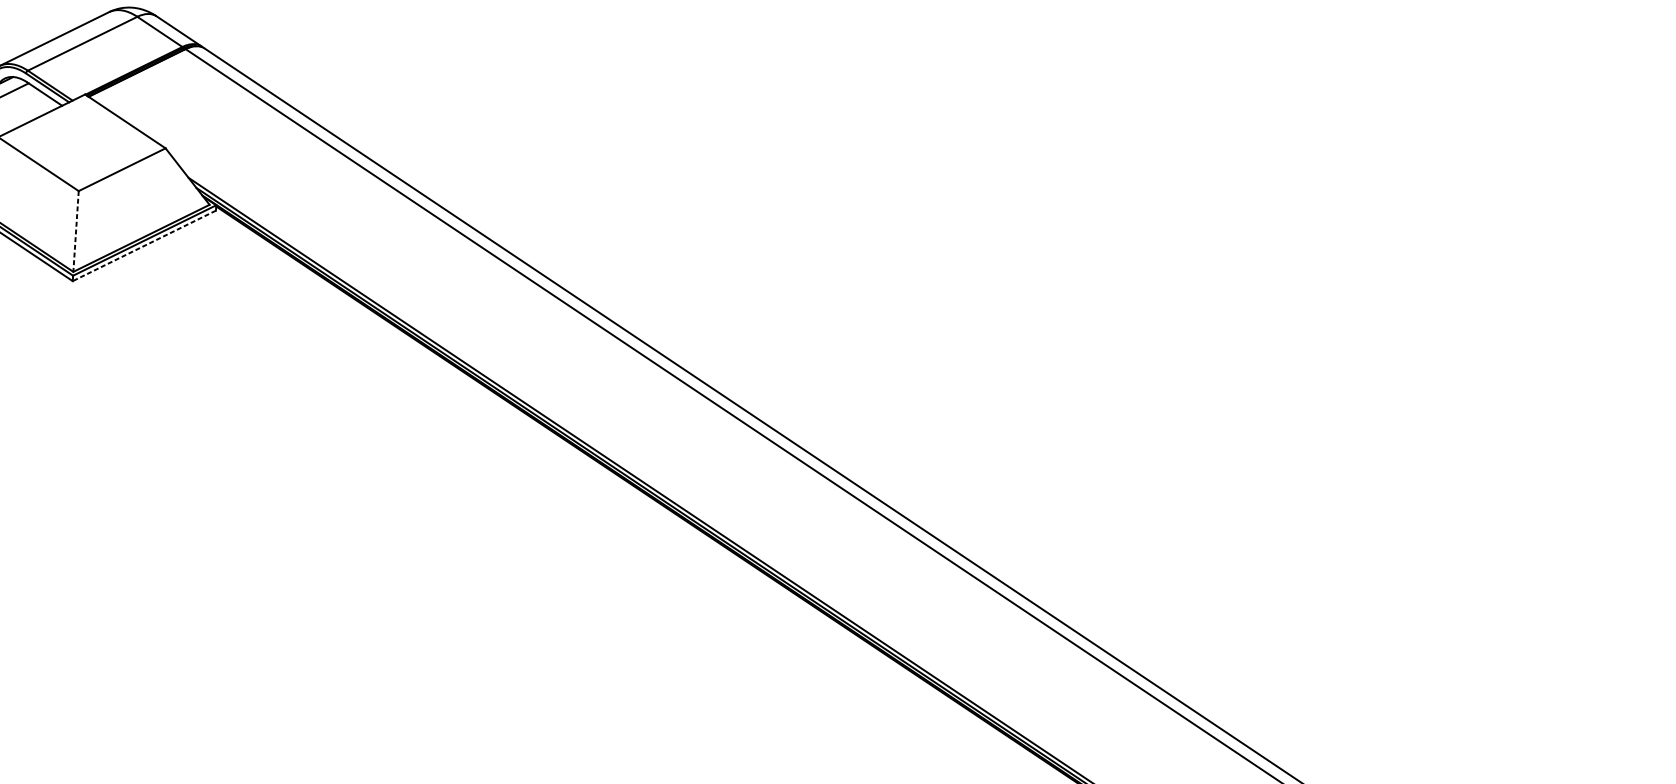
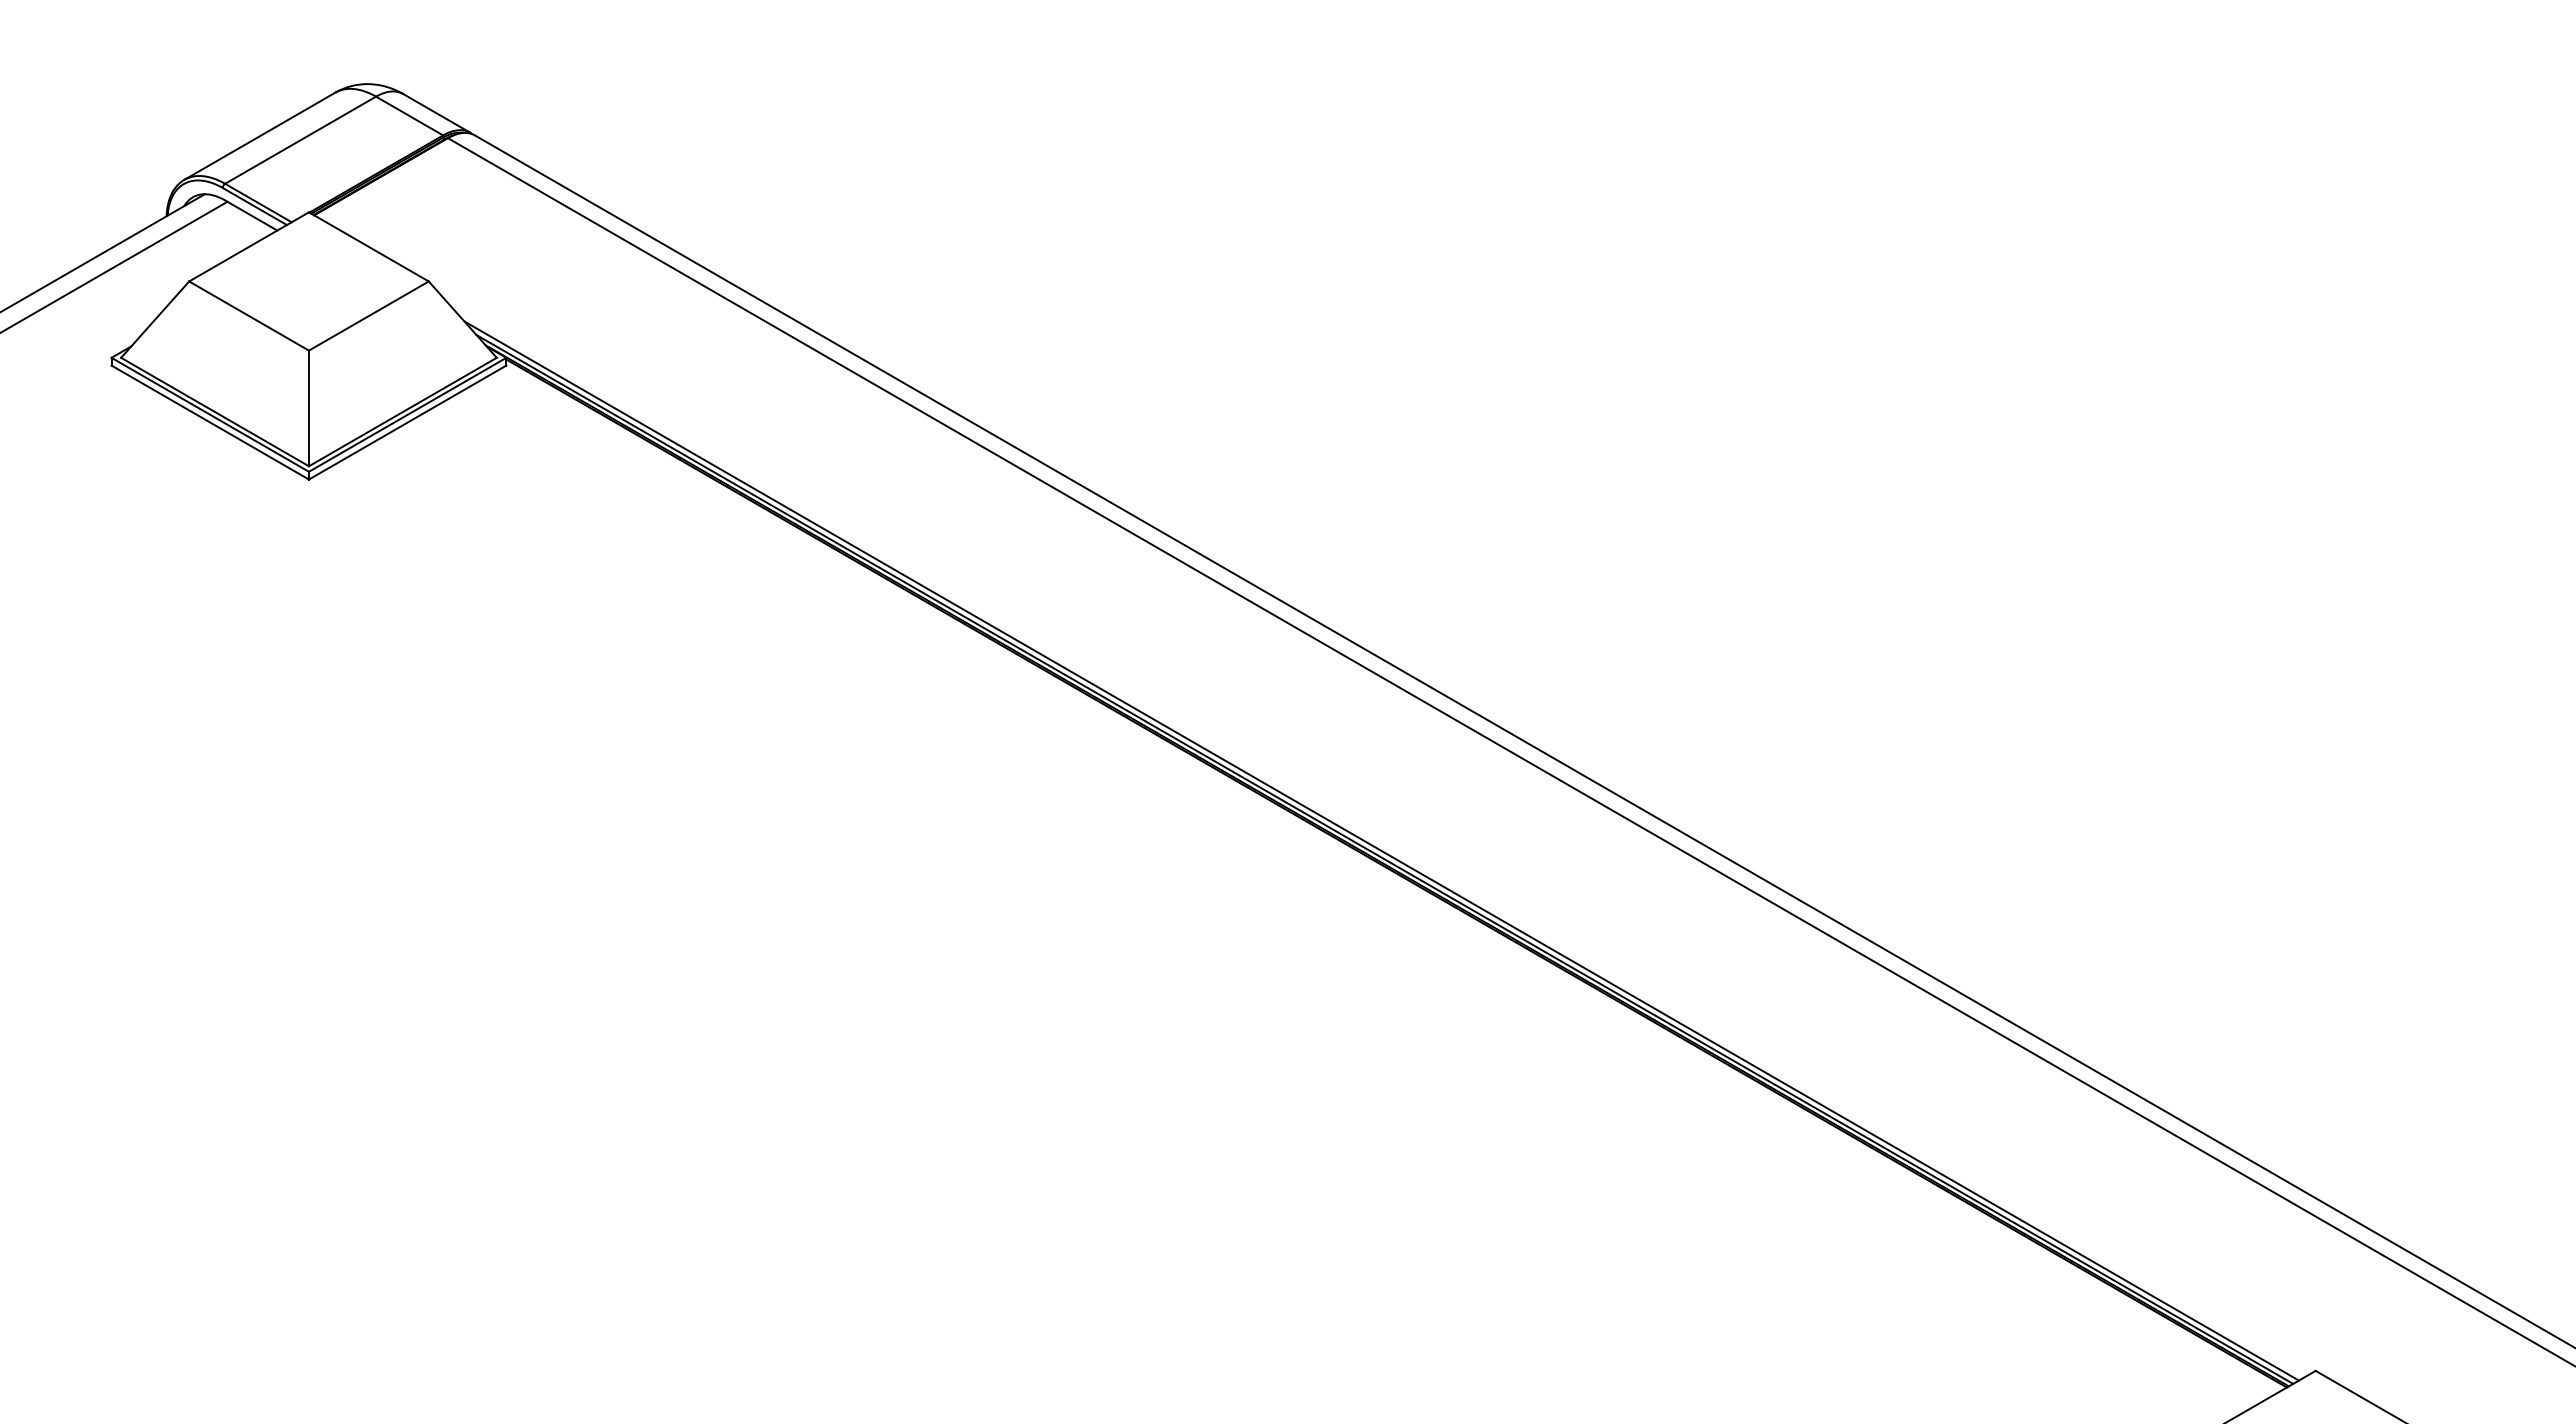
line: (75, 231) -> (308, 408), dashed -> solid
line: (144, 245) -> (407, 422), dashed -> solid

